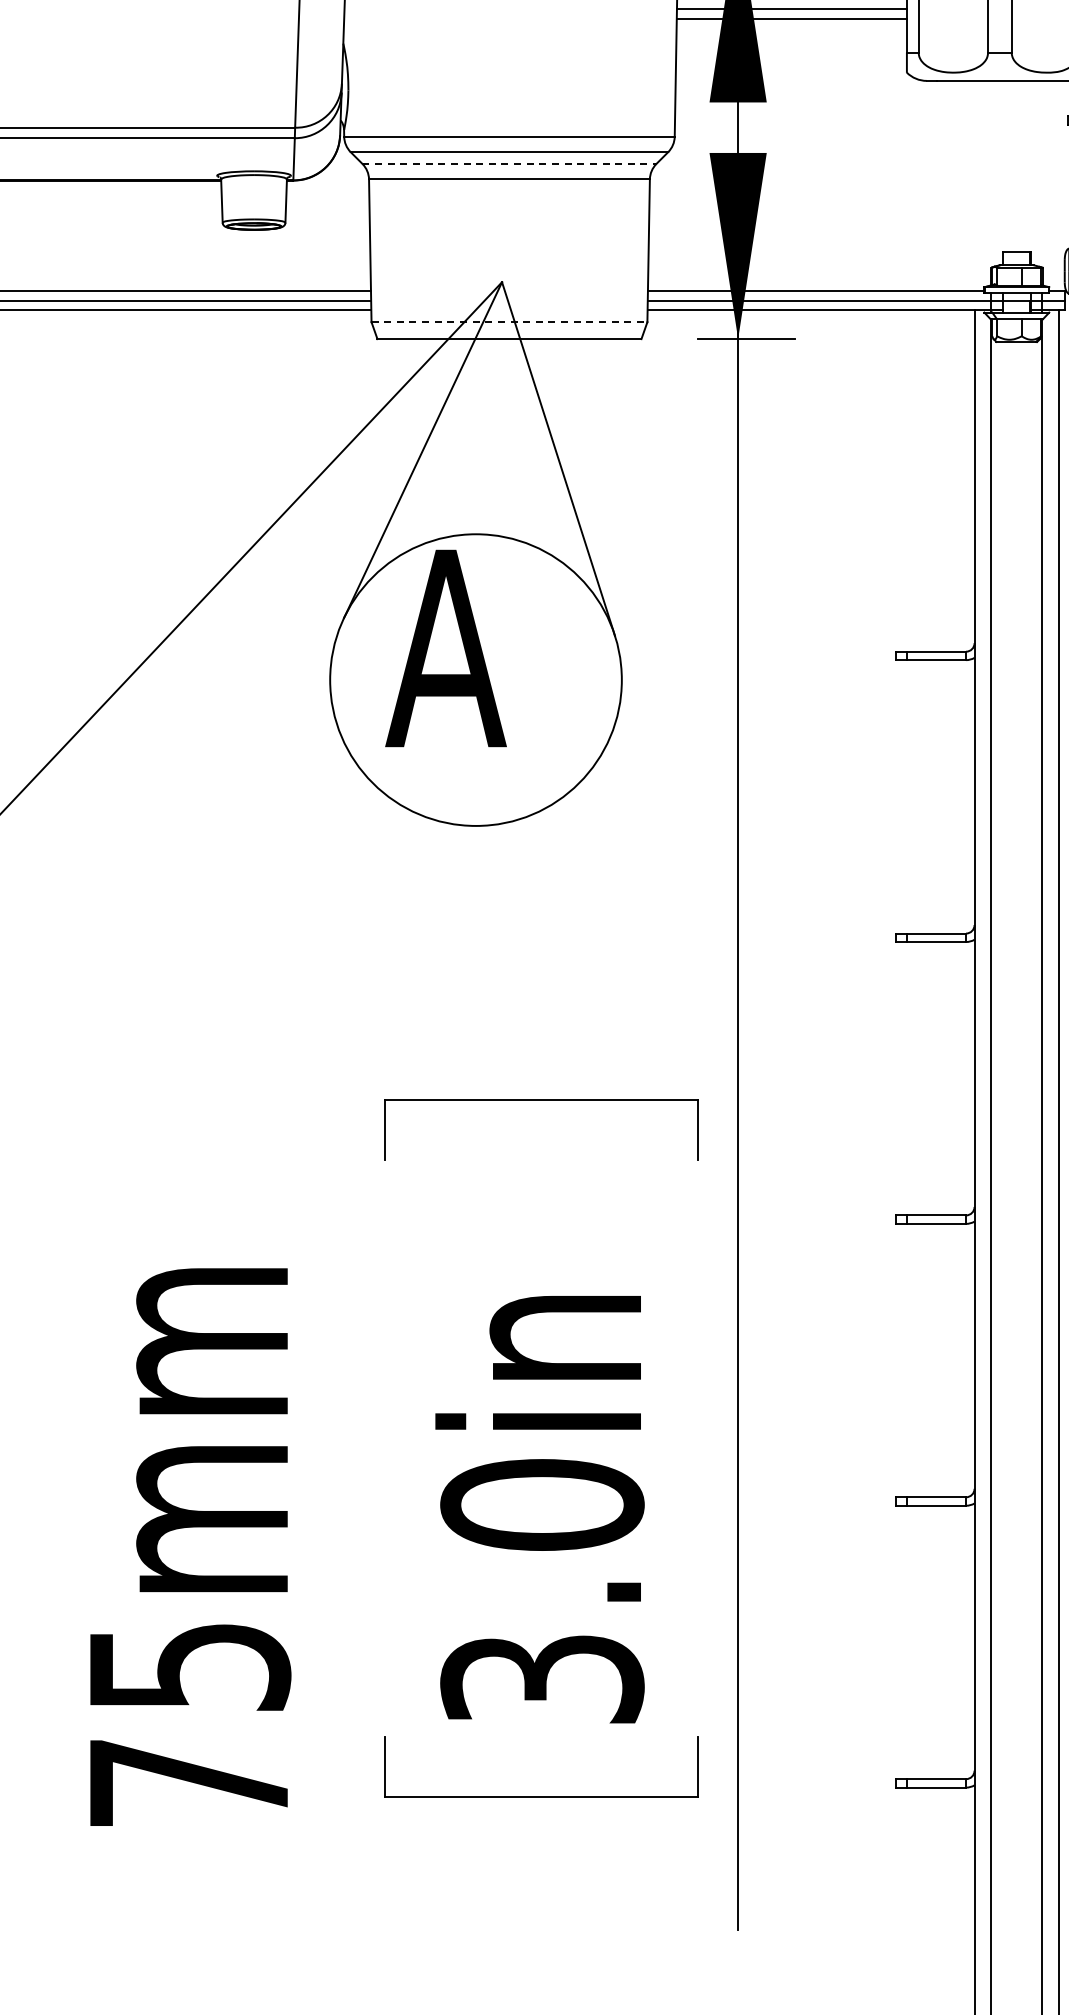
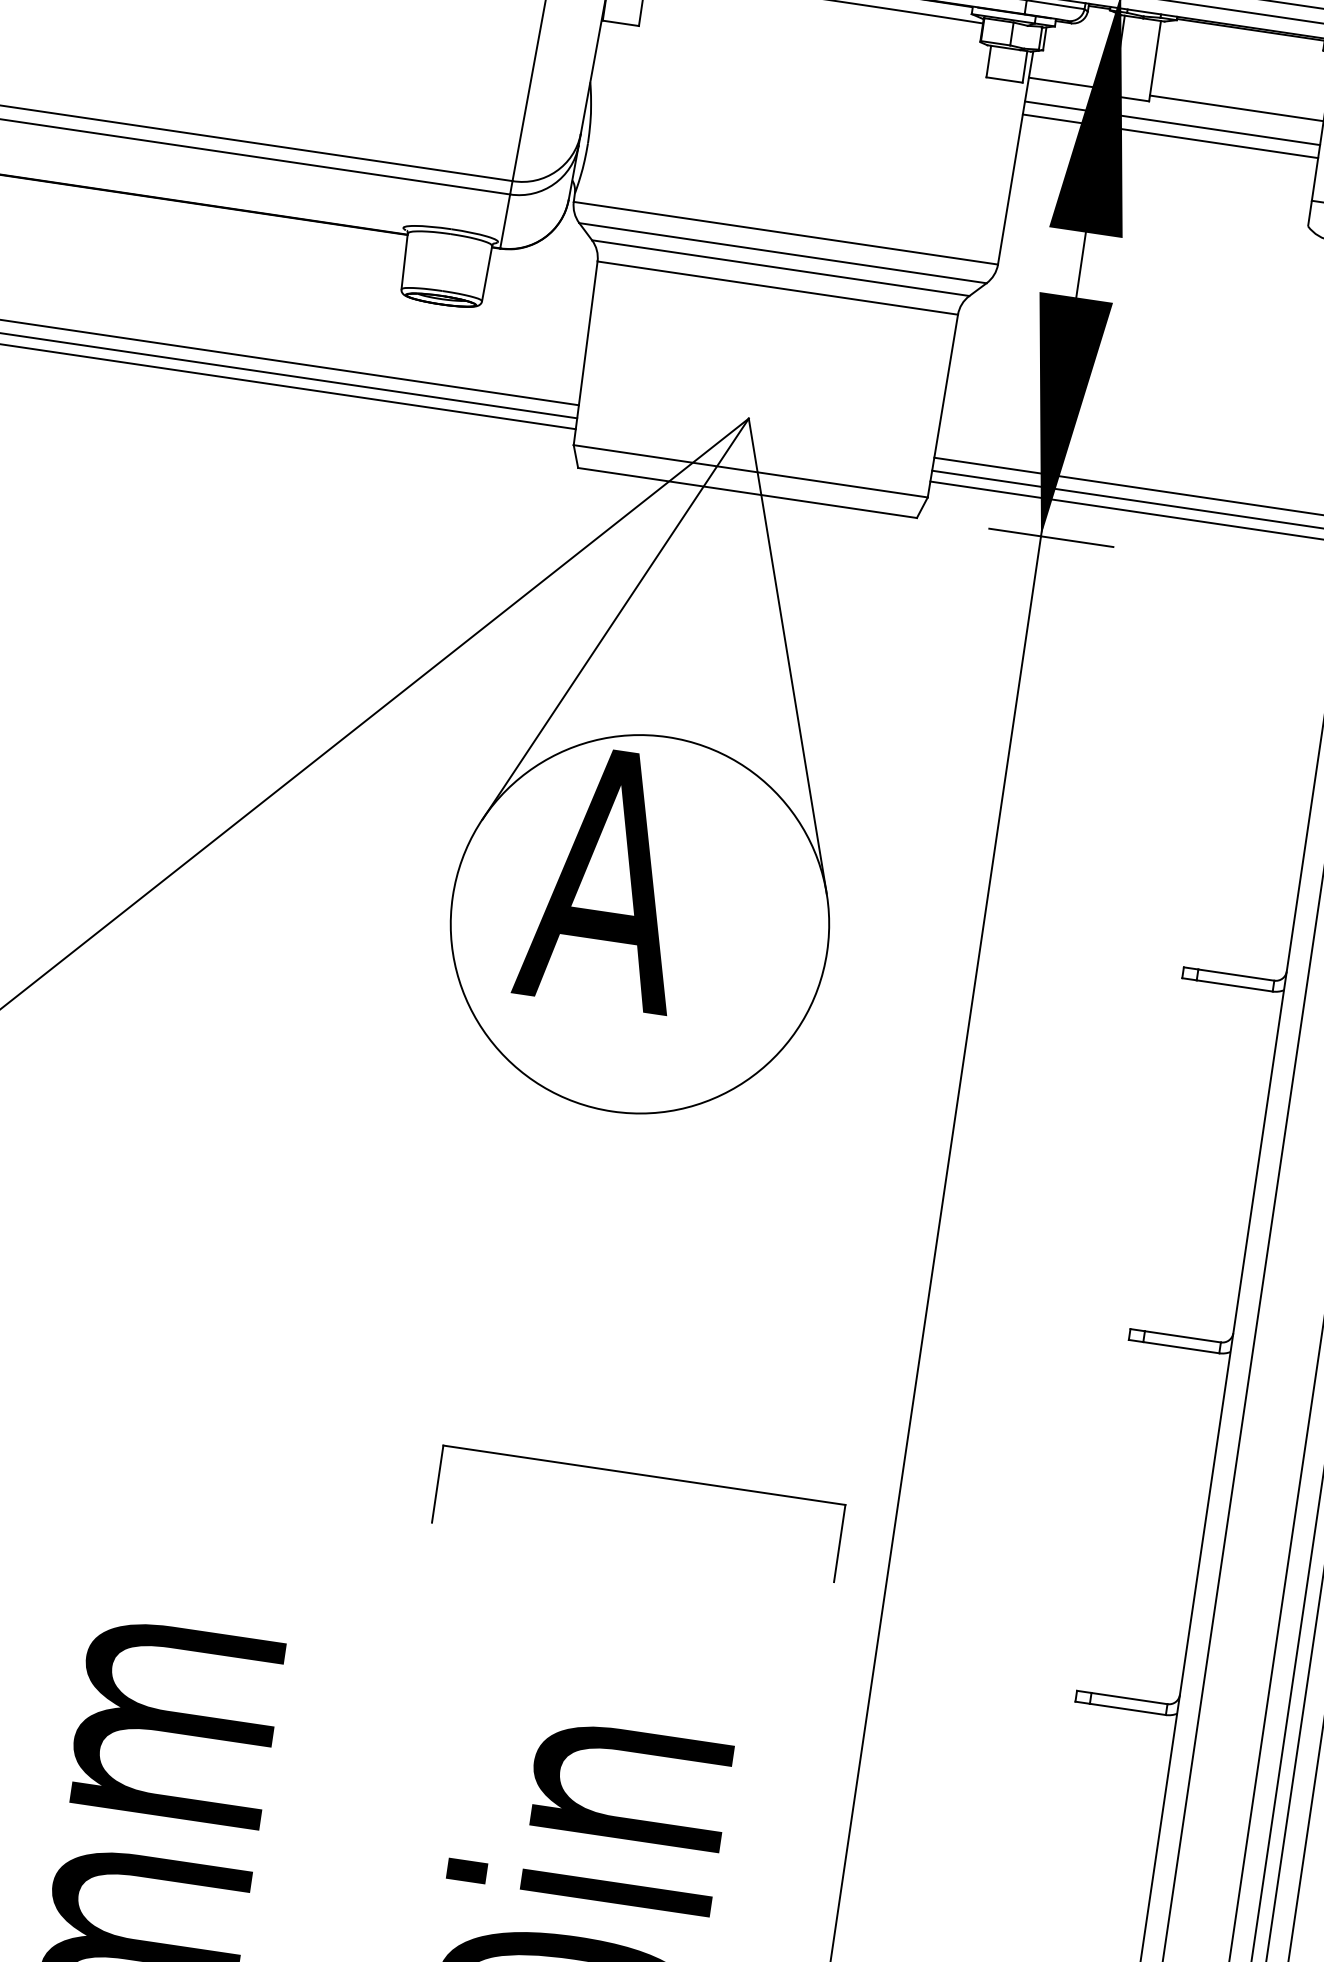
line: (509, 163) -> (780, 267), dashed -> solid
line: (509, 322) -> (750, 471), dashed -> solid

